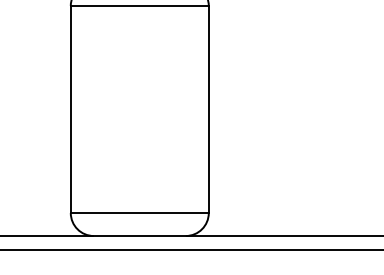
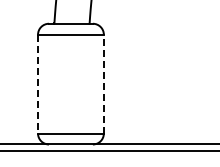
line: (208, 108) -> (103, 83), solid -> dashed
line: (71, 110) -> (38, 84), solid -> dashed

